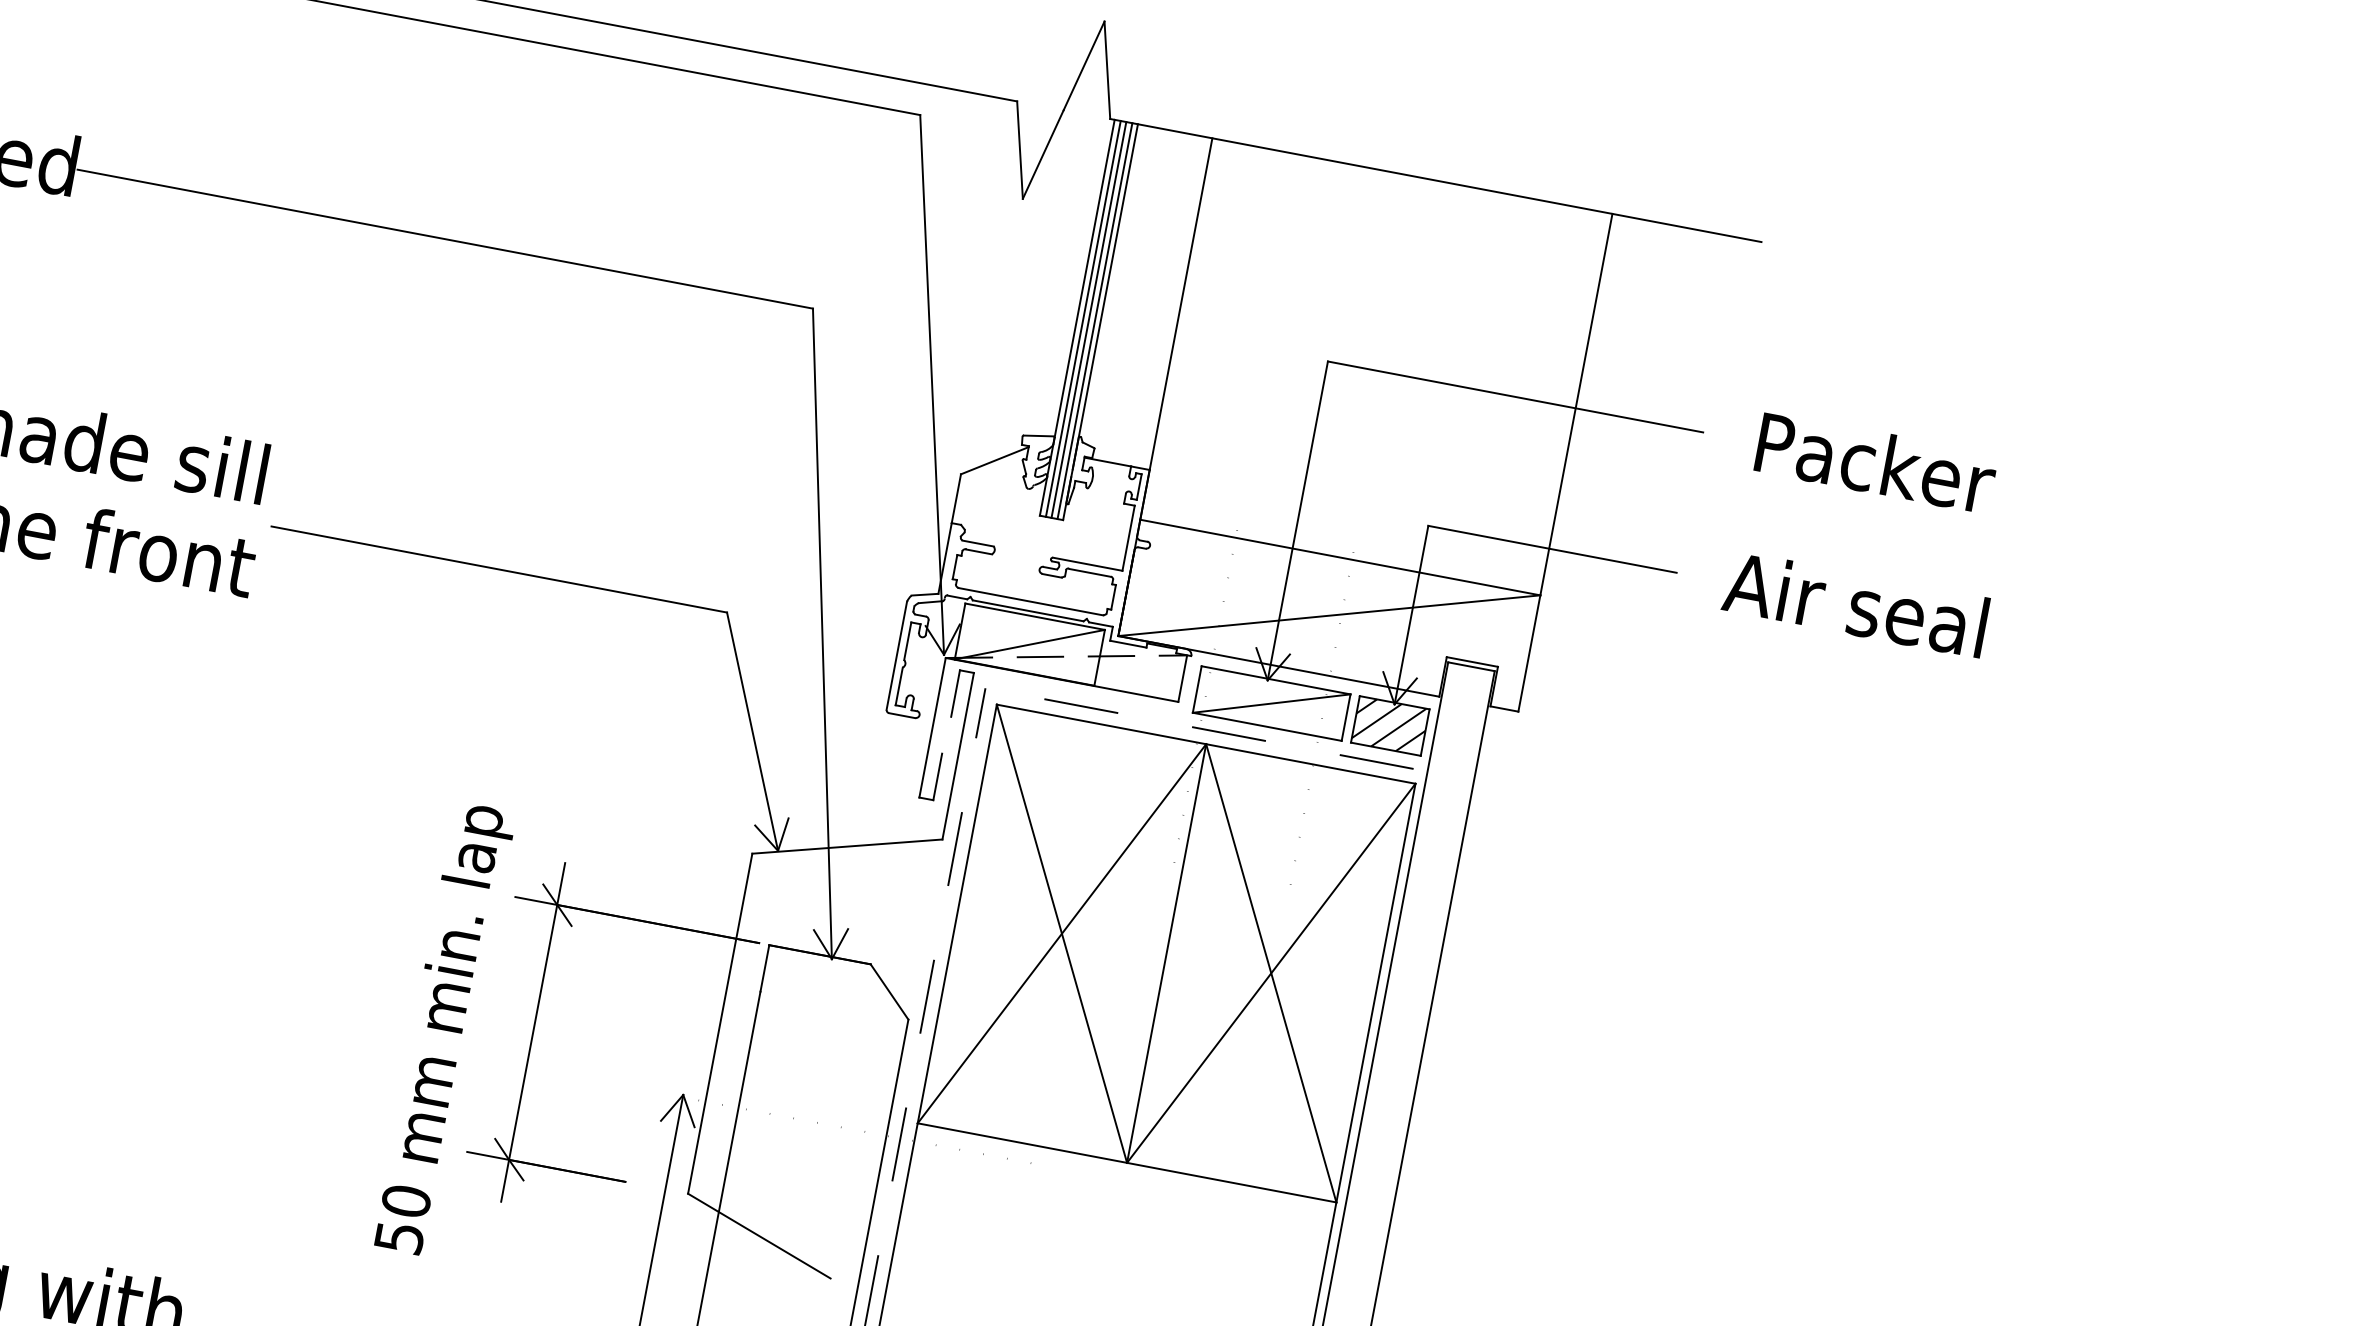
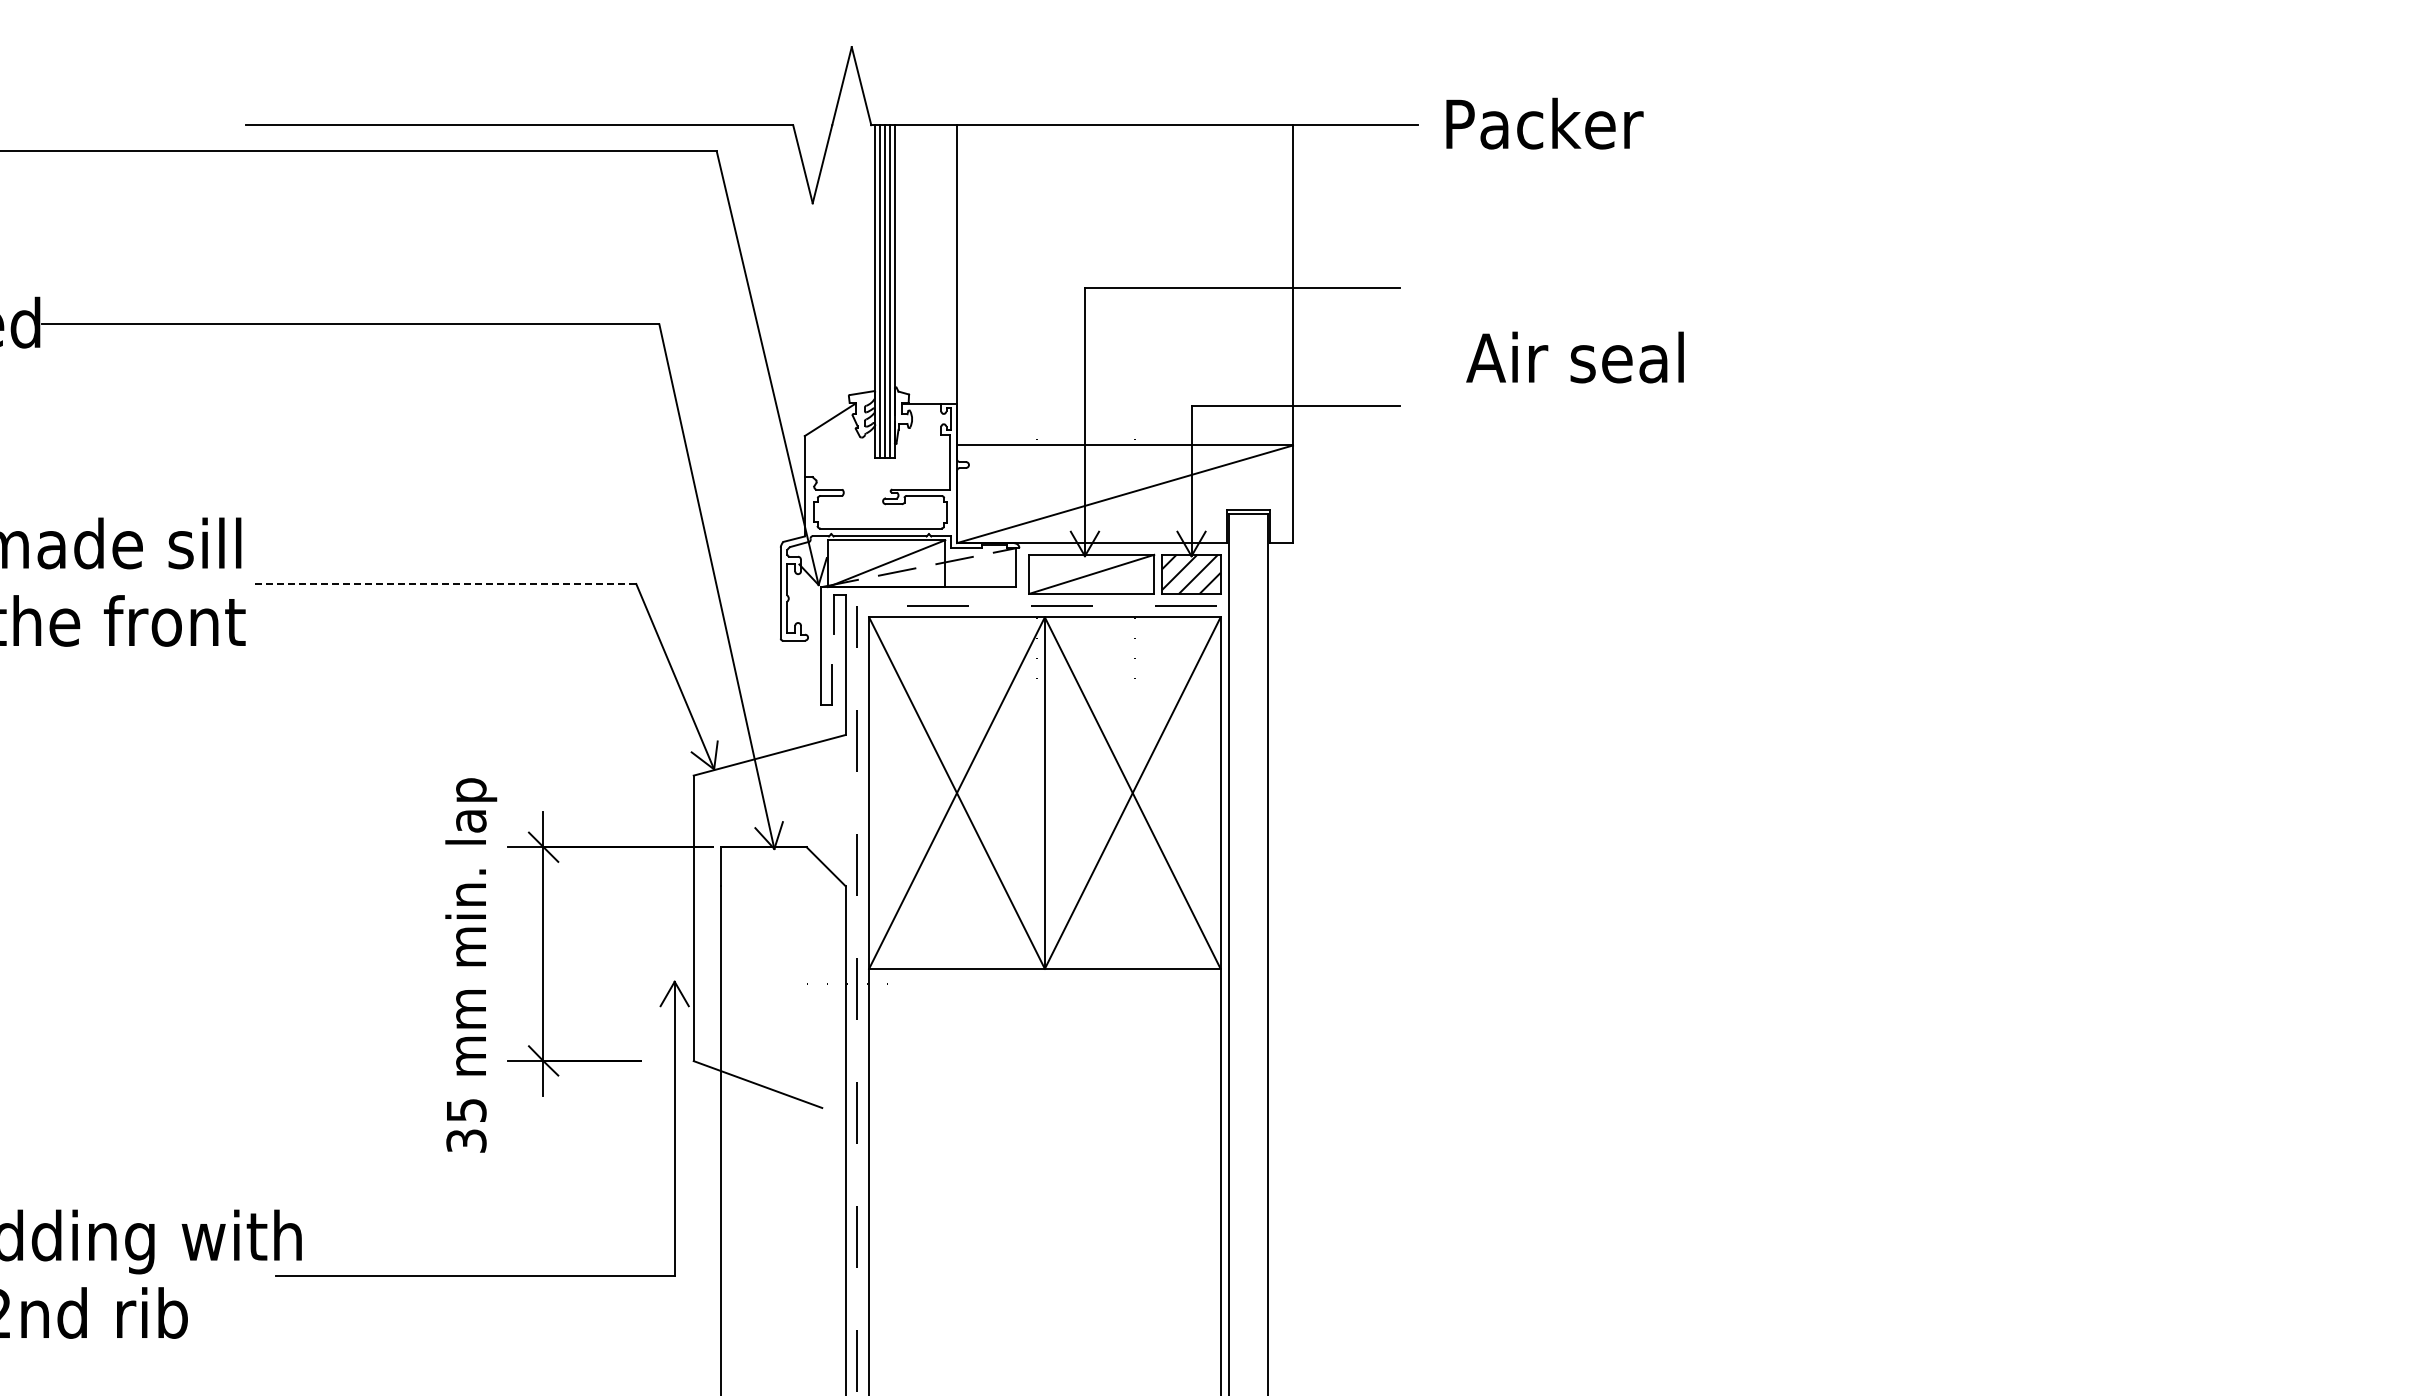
text: (1875, 462) -> (1544, 123), moved
line: (498, 569) -> (444, 584), solid -> dashed
text: (1855, 604) -> (1574, 357), moved
text: (402, 1219) -> (466, 1125), 50 -> 35

